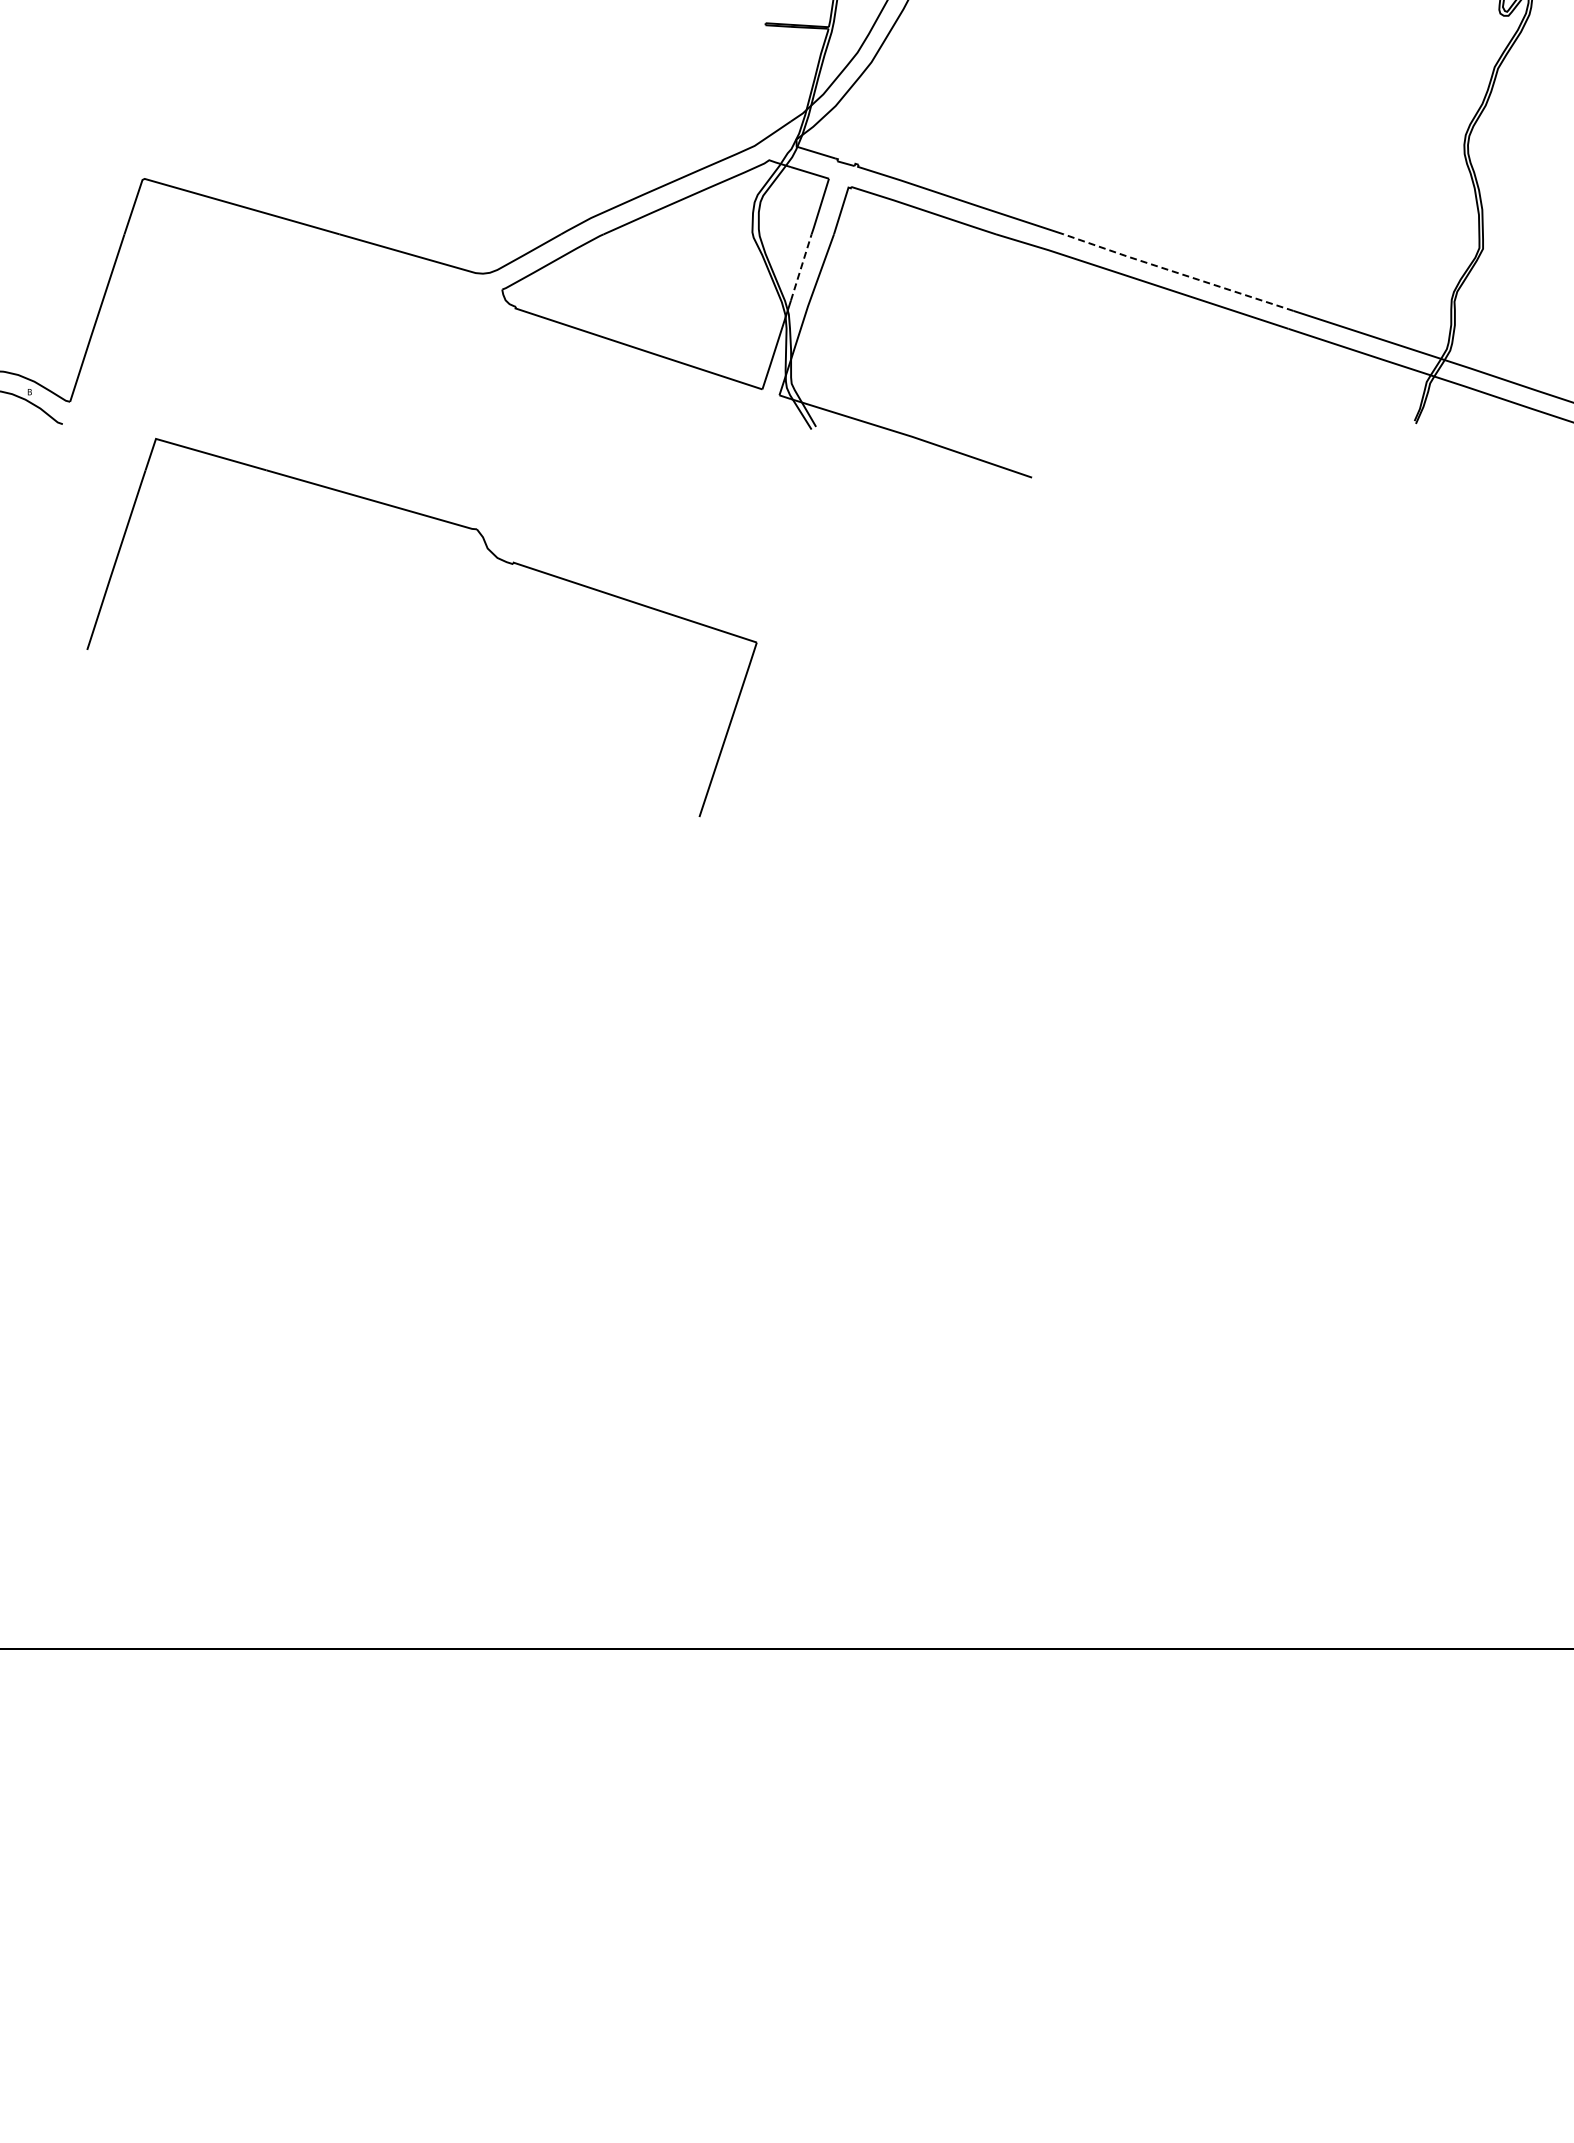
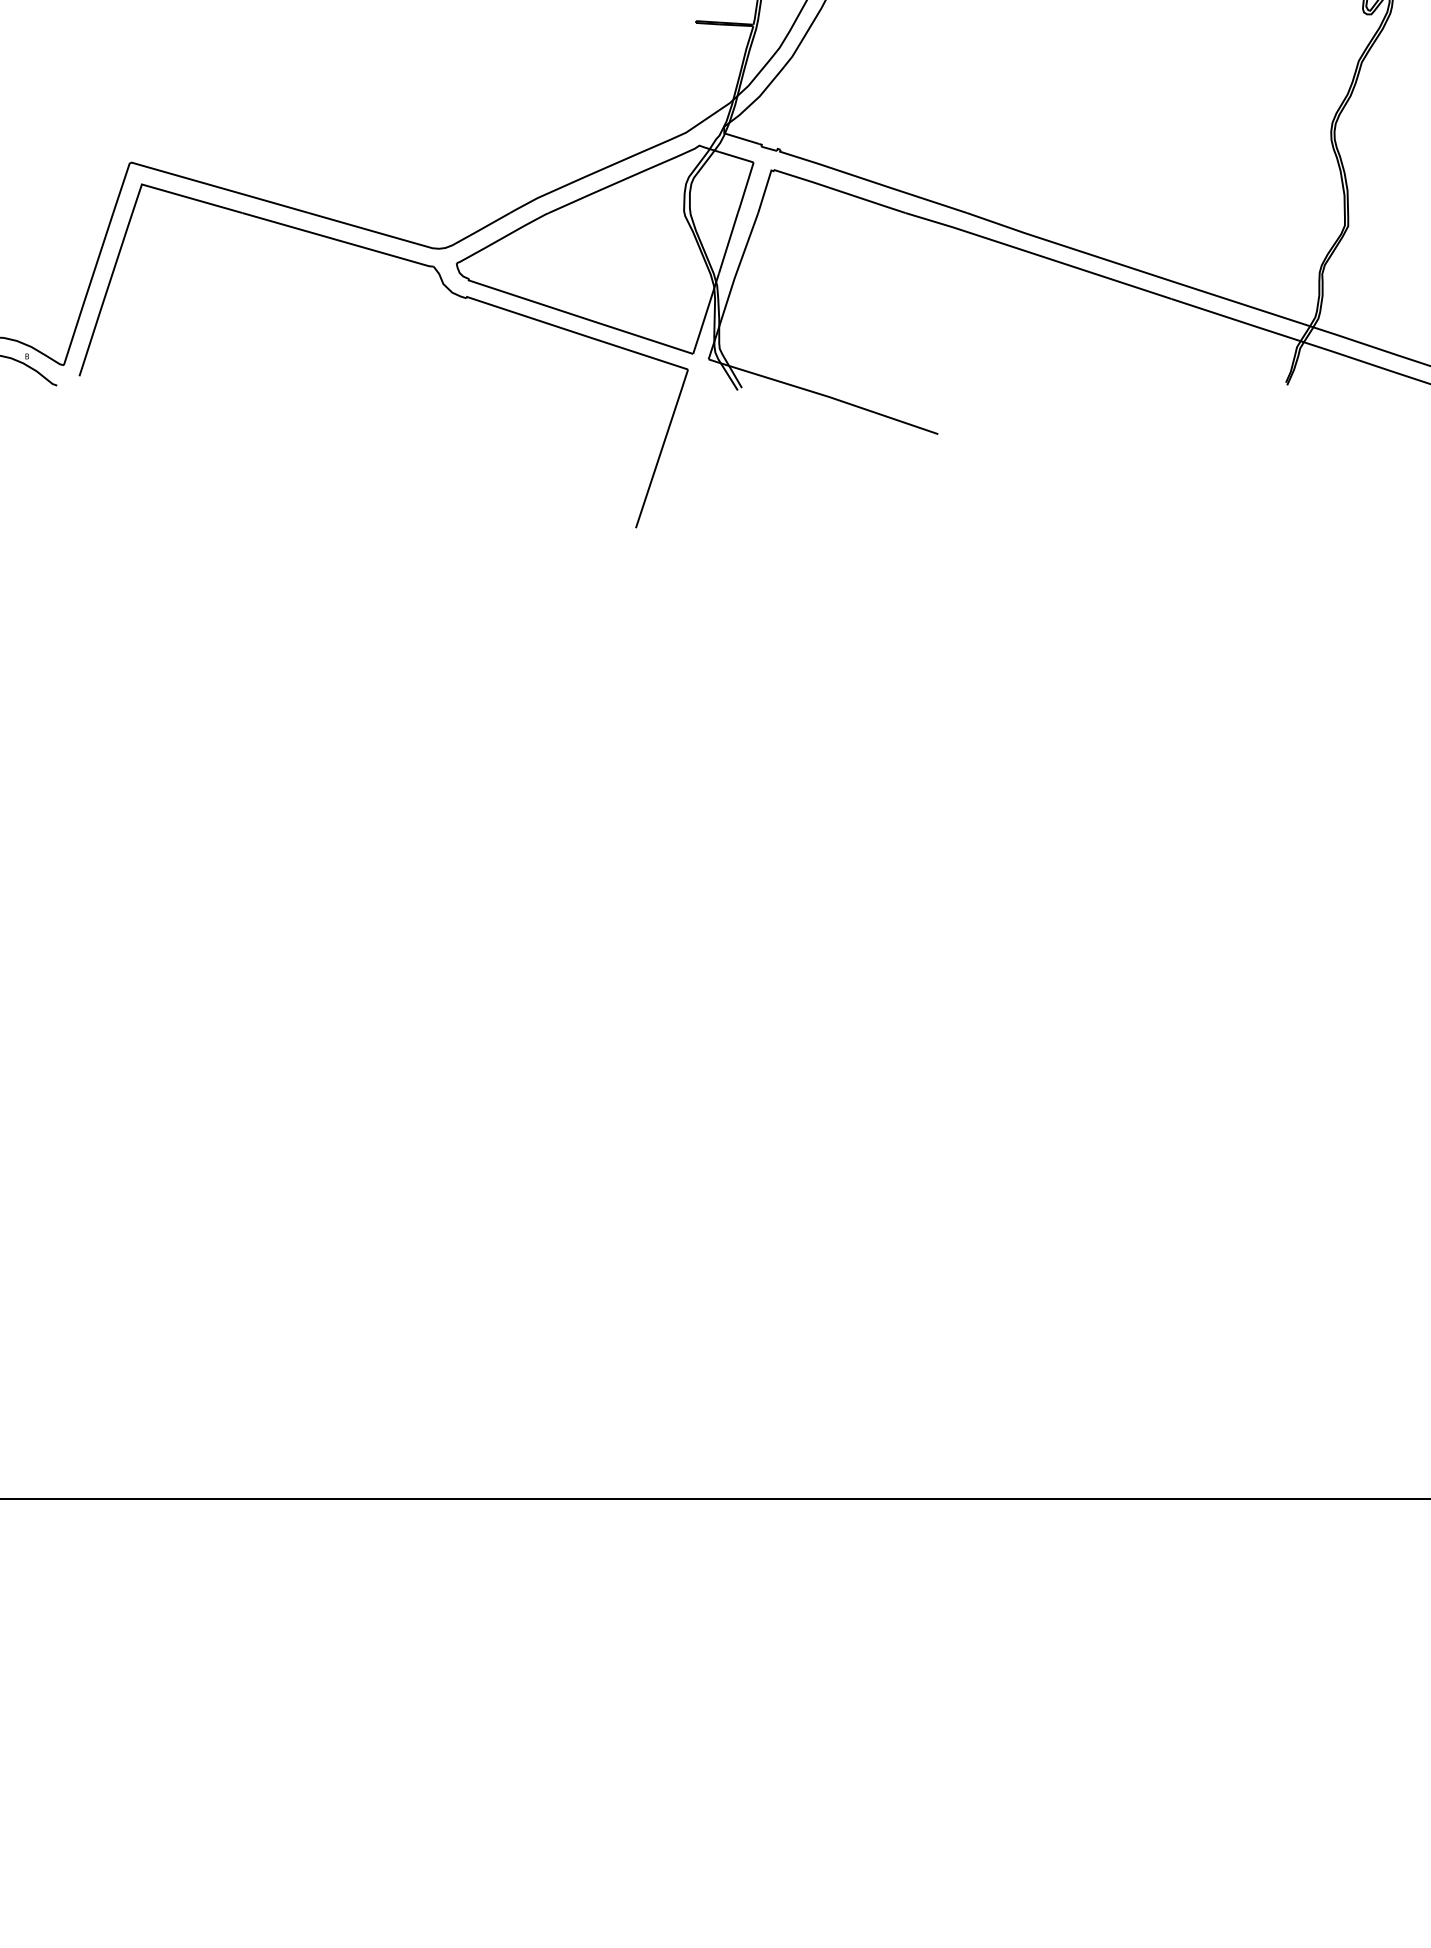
line: (801, 267) -> (728, 243), dashed -> solid
line: (1177, 272) -> (1070, 247), dashed -> solid
part: (493, 555) -> (448, 290), moved

